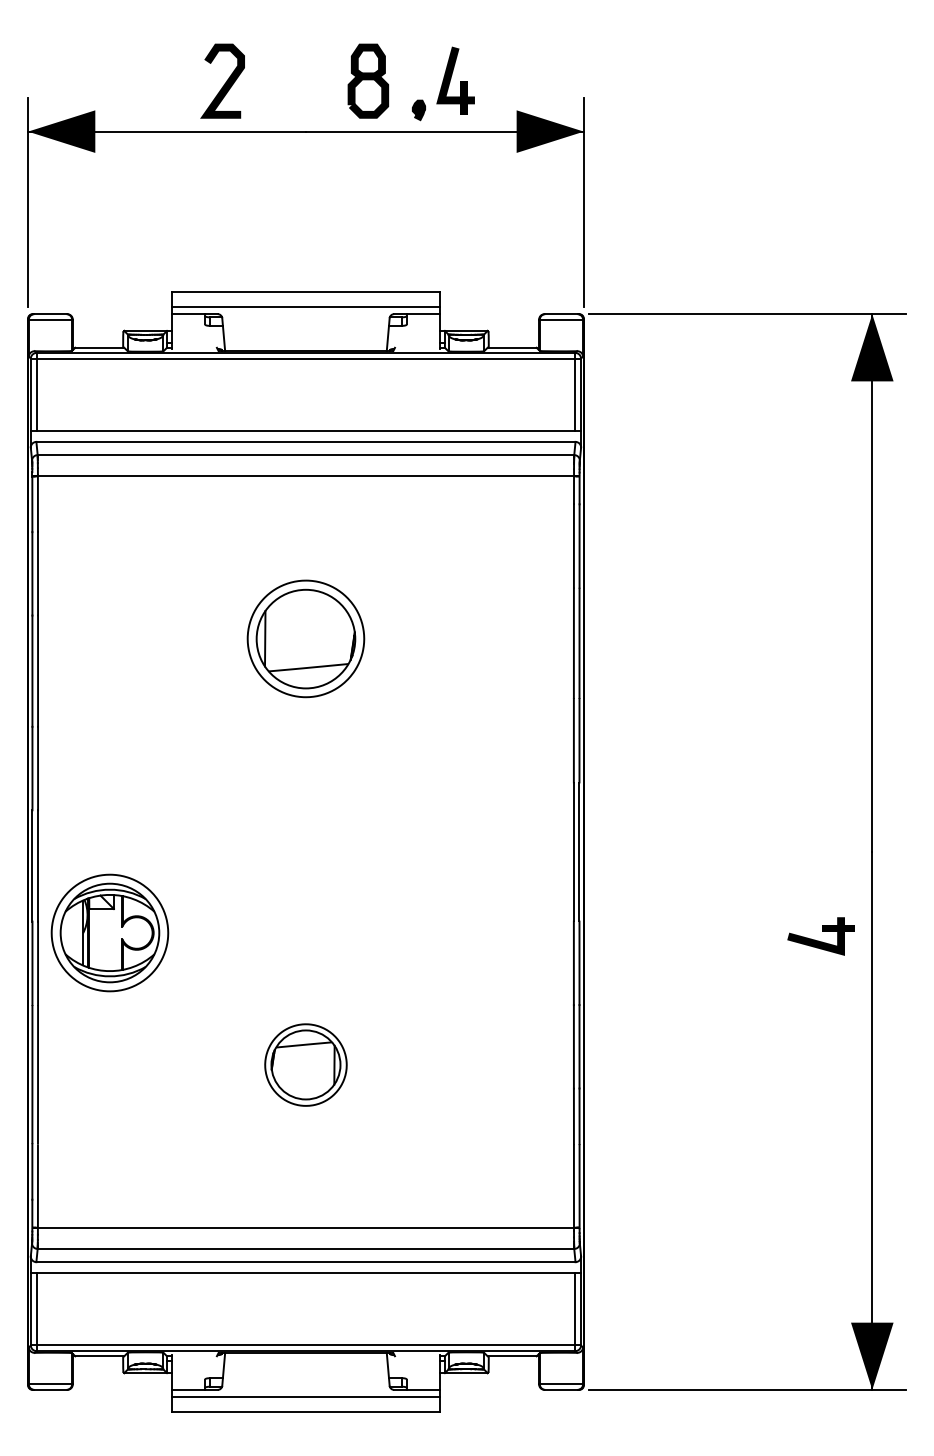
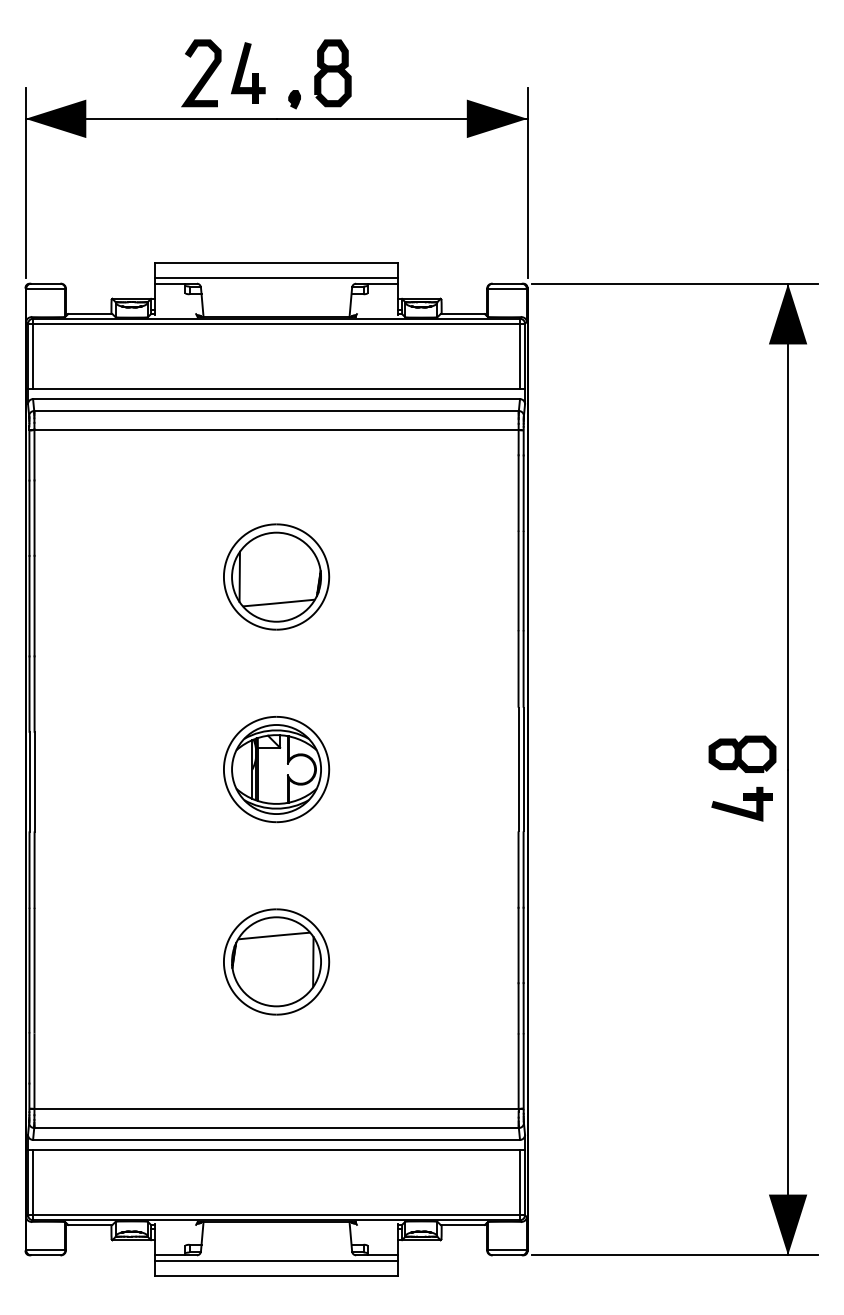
part: (455, 80) -> (248, 72), moved
part: (418, 110) -> (294, 99), moved
part: (821, 834) -> (742, 753), added
part: (109, 932) -> (276, 769), moved
part: (820, 936) -> (741, 804), moved
part: (305, 1064) -> (276, 961), size x1.43

